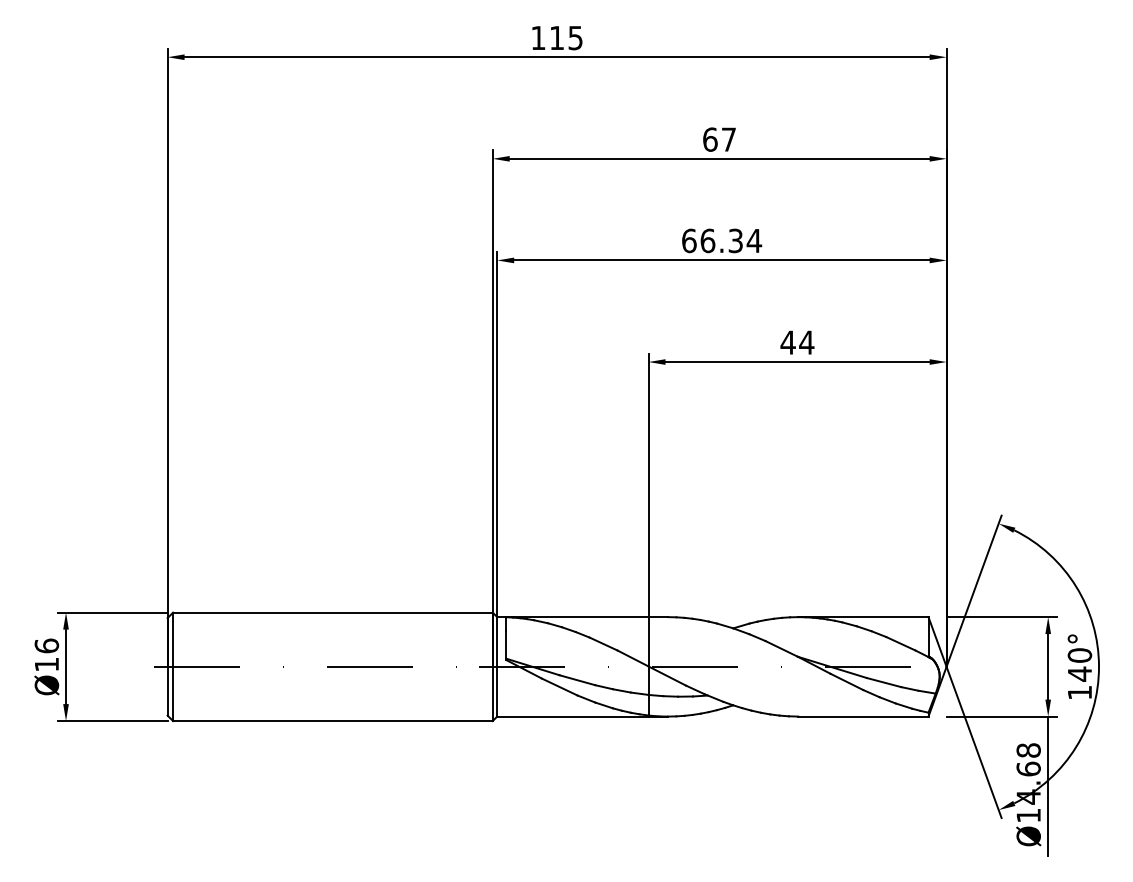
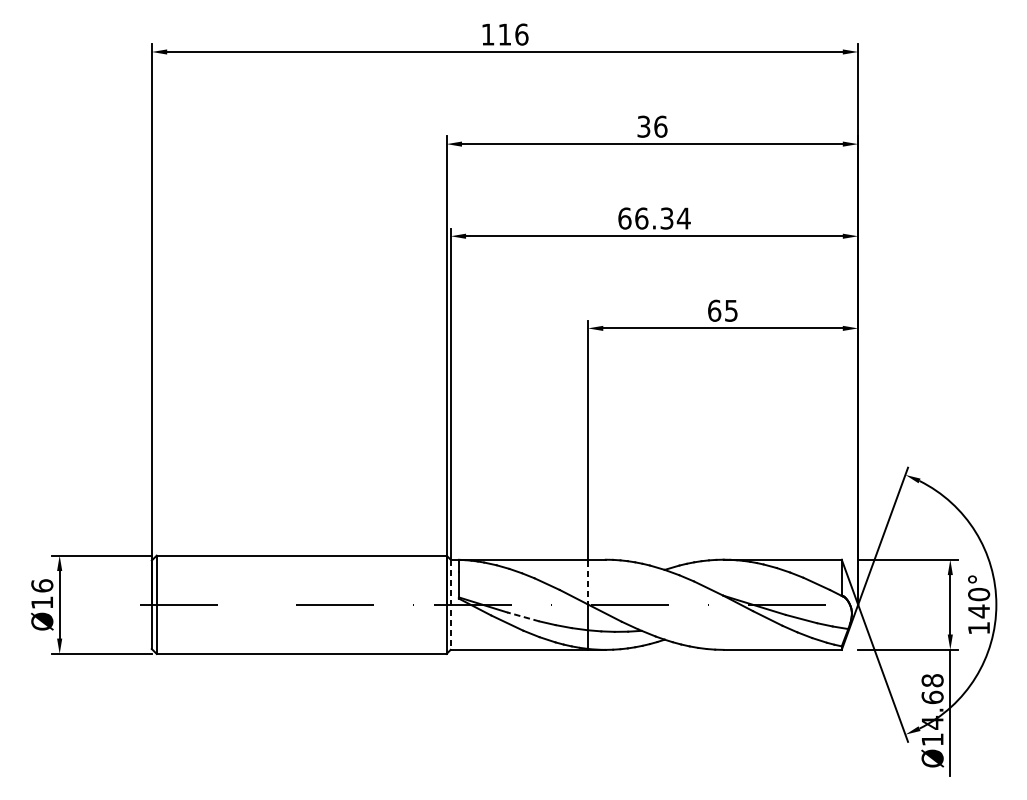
text: (575, 37) -> (521, 34), 115 -> 116
text: (719, 139) -> (652, 126), 67 -> 36
text: (797, 342) -> (722, 310), 44 -> 65
line: (648, 642) -> (587, 582), solid -> dashed
line: (497, 666) -> (450, 604), solid -> dashed
line: (576, 680) -> (522, 617), solid -> dashed

